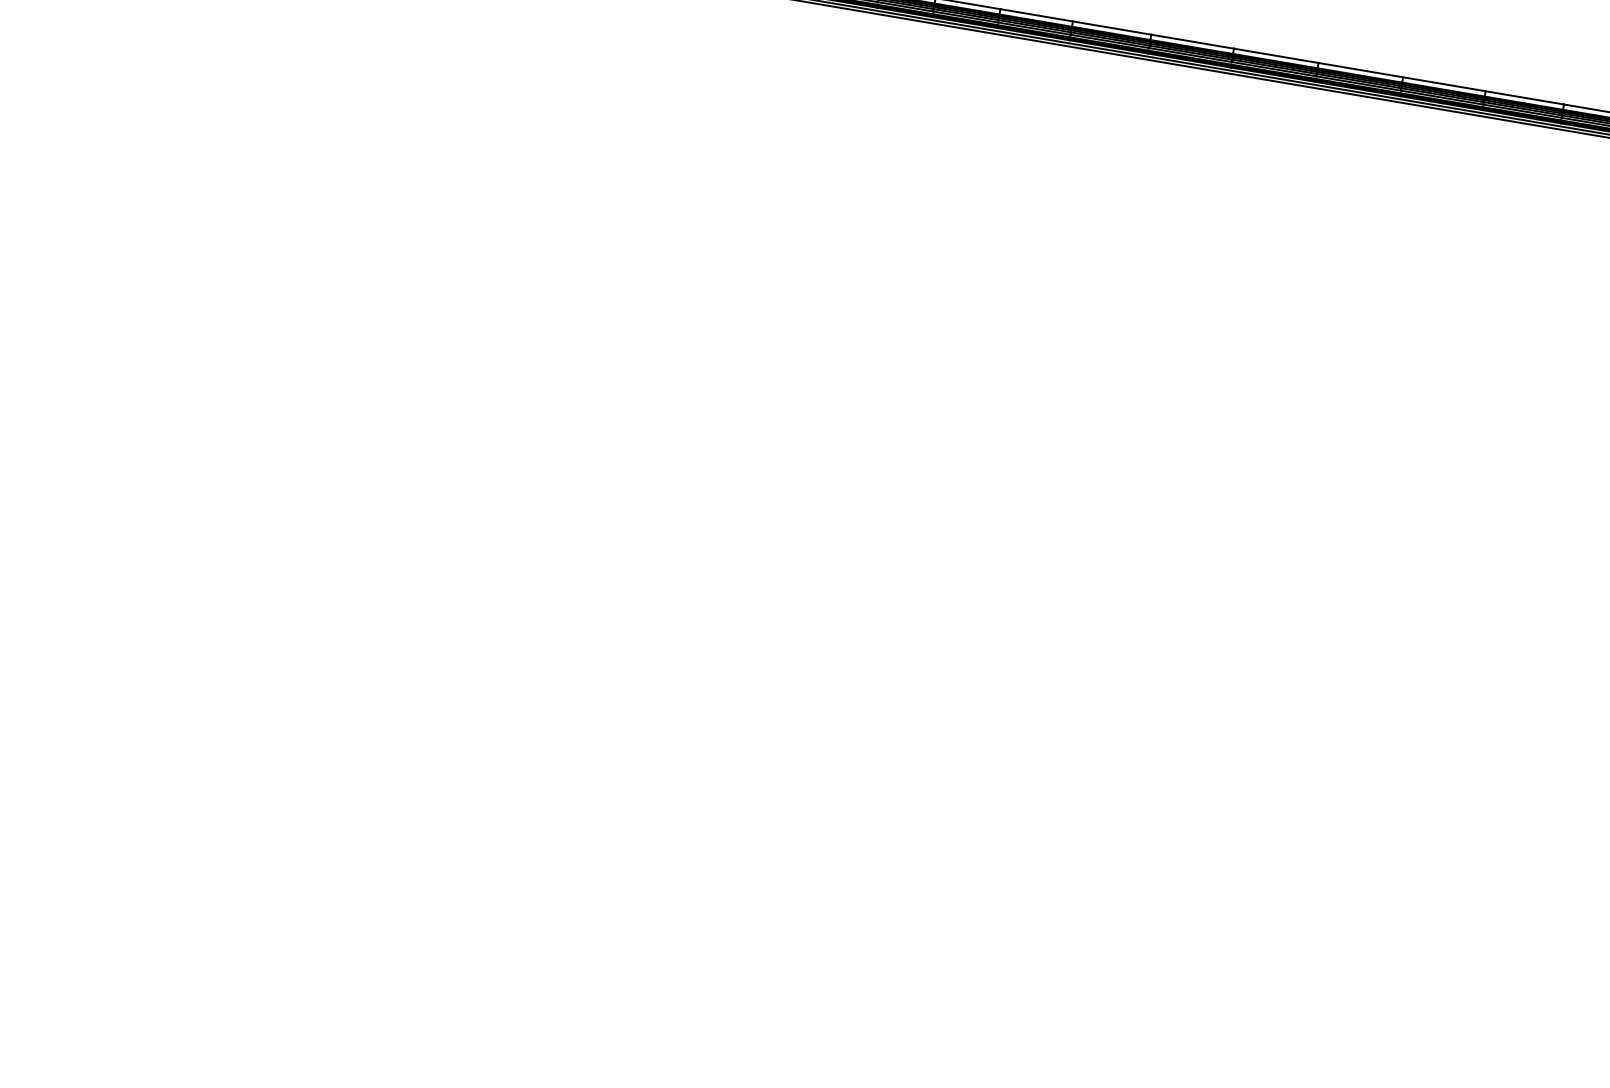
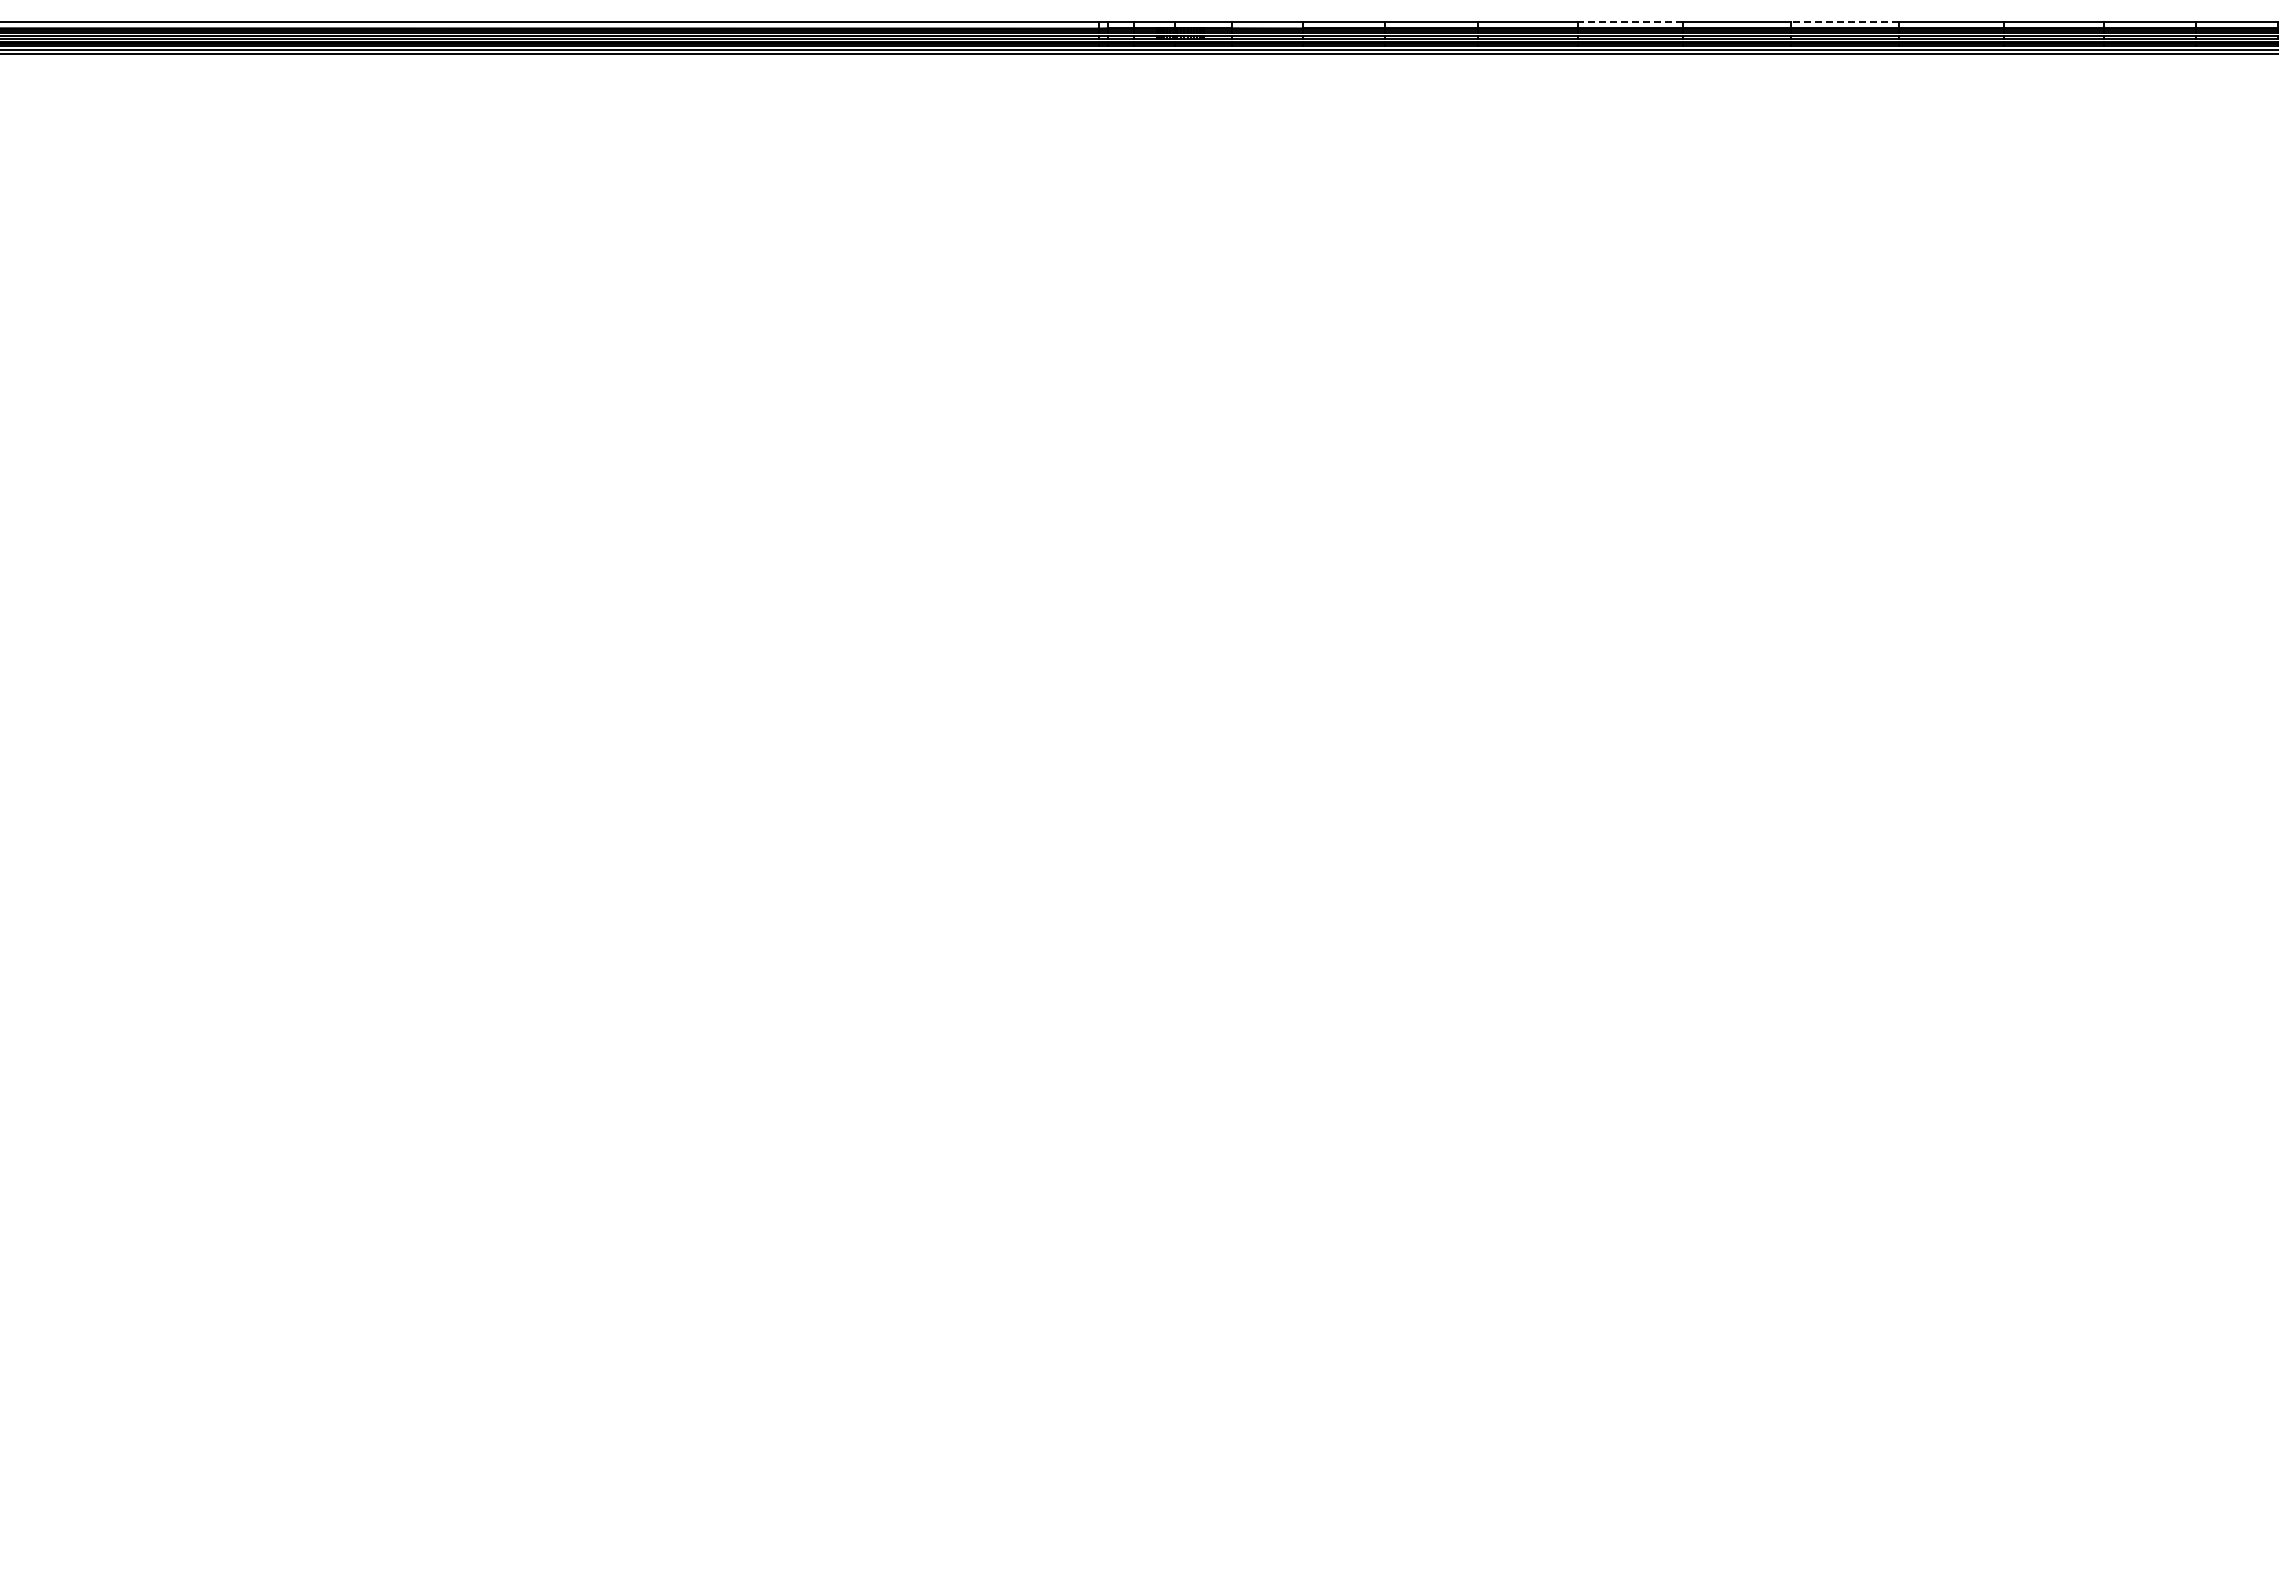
line: (1192, 41) -> (1630, 21), solid -> dashed
line: (1360, 69) -> (1844, 21), solid -> dashed

